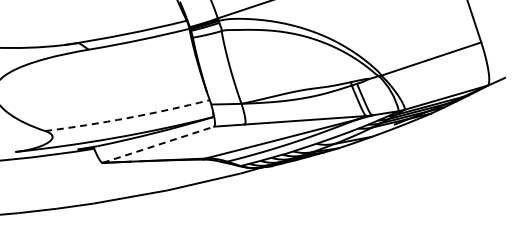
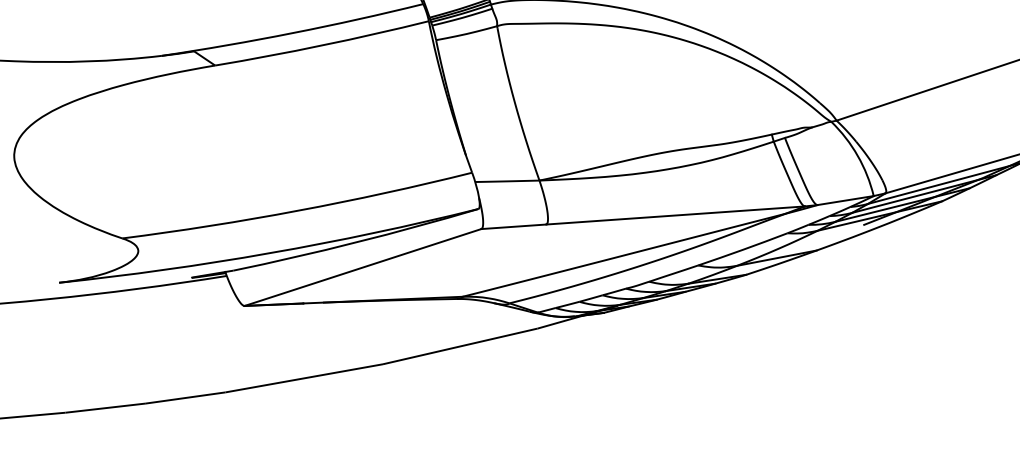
arc: (127, 118) -> (297, 211), dashed -> solid
line: (158, 144) -> (363, 266), dashed -> solid

